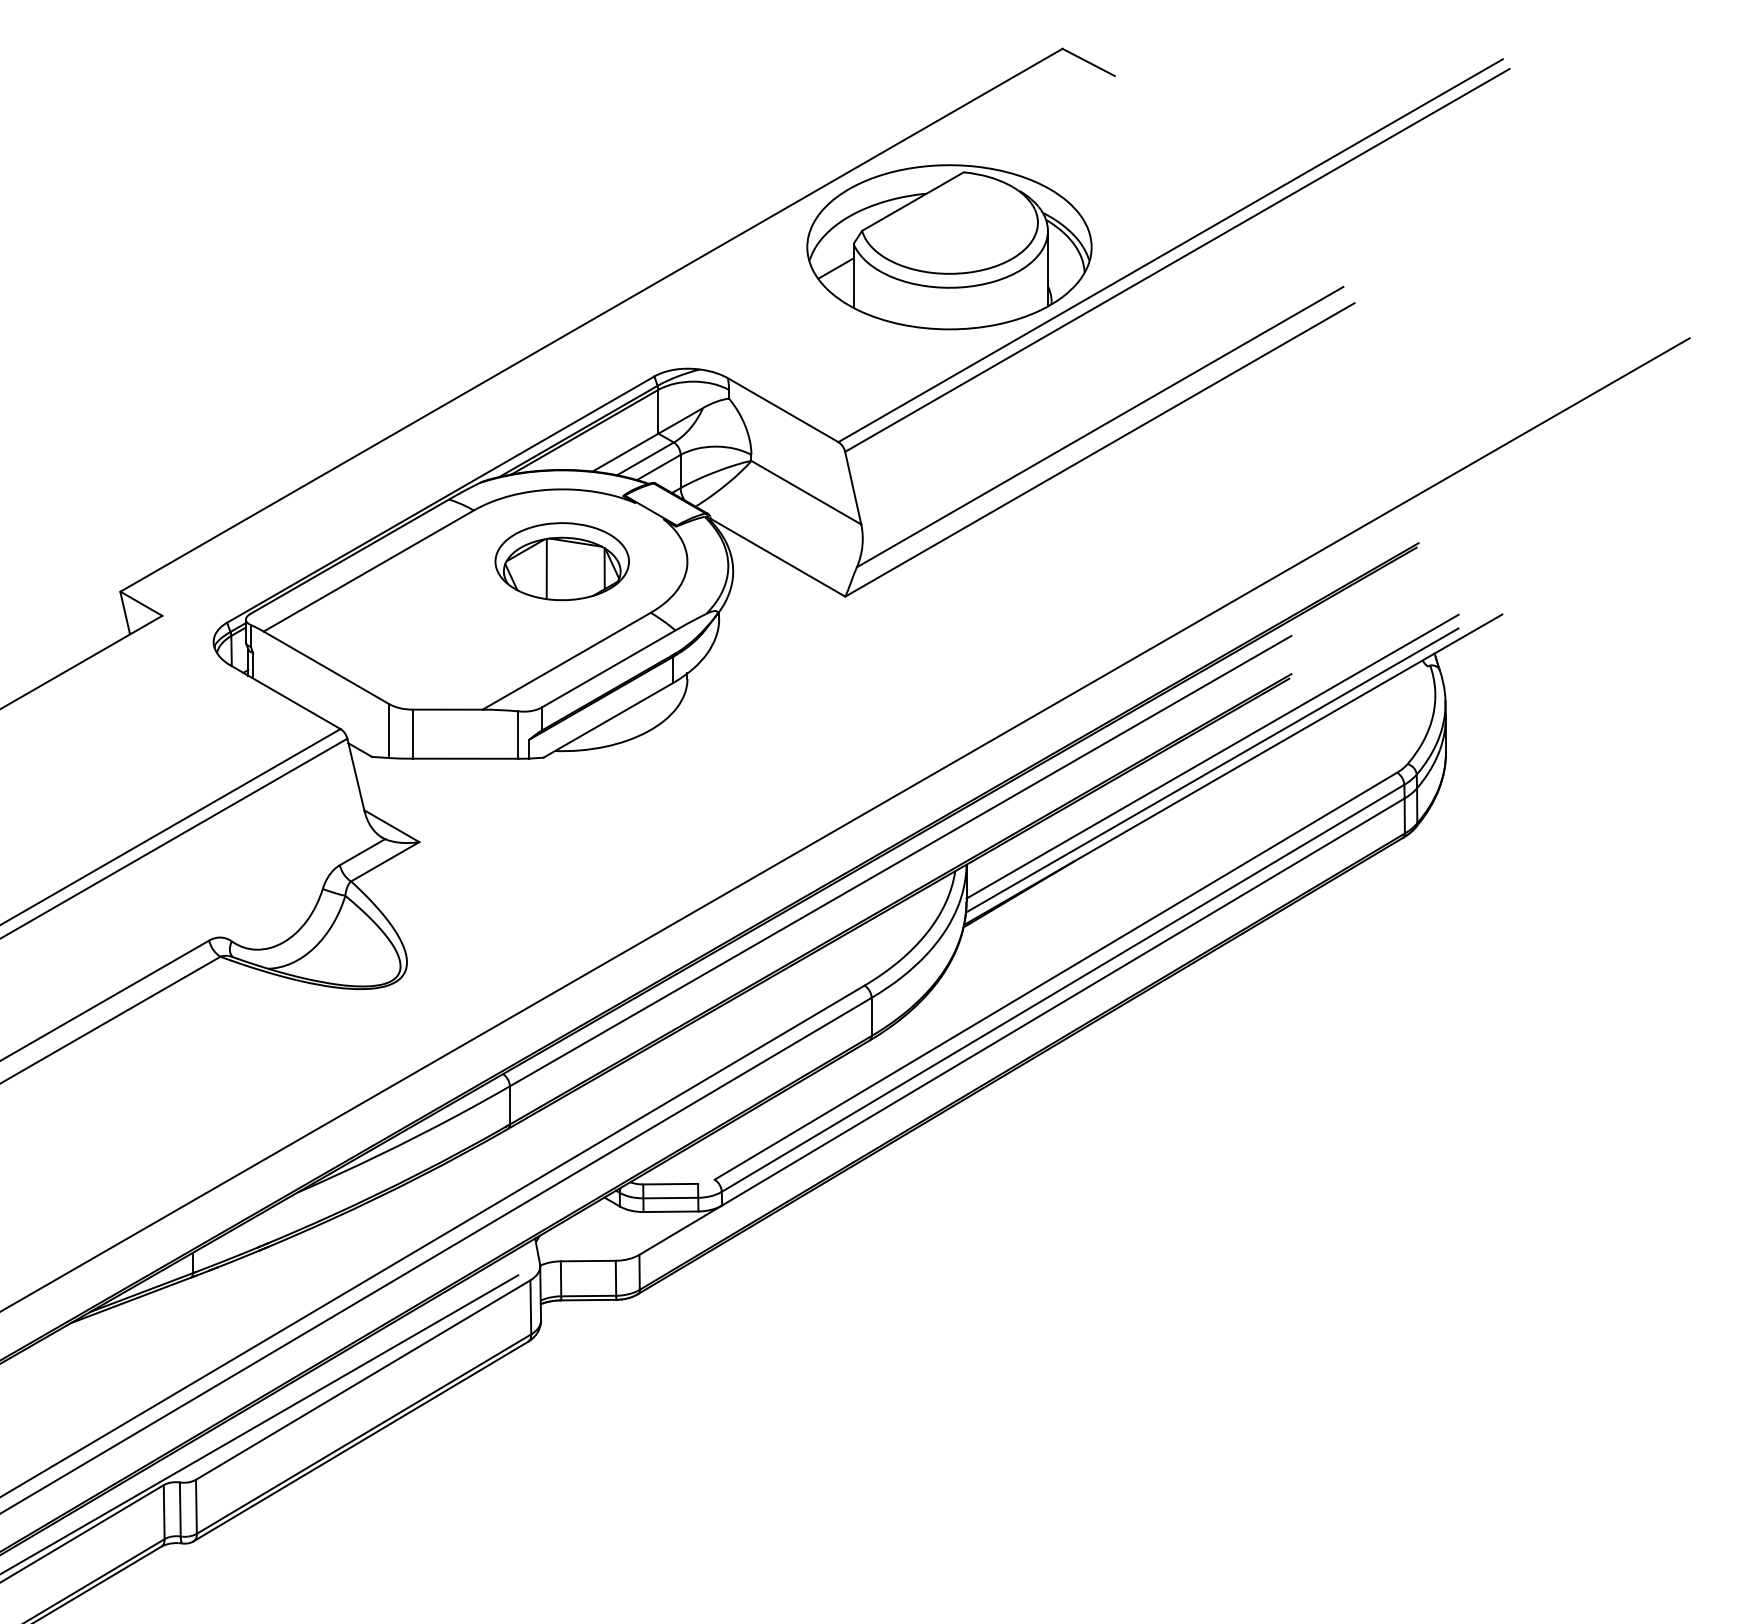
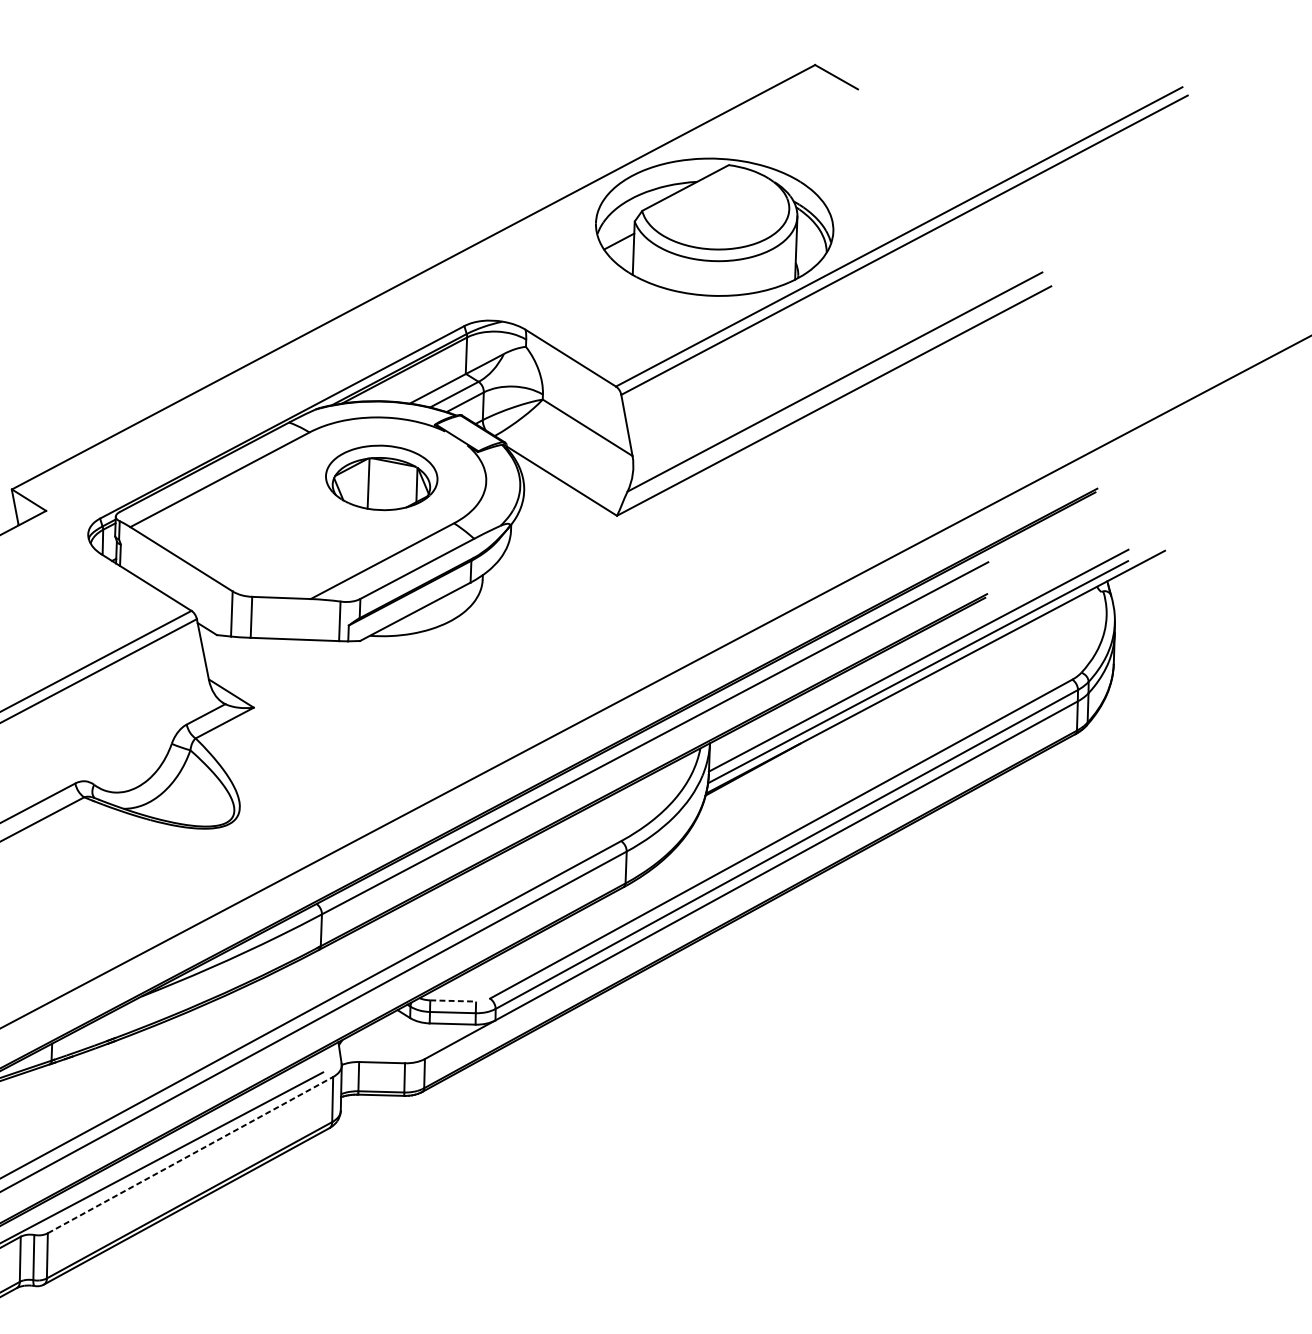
line: (671, 1184) -> (453, 1001), solid -> dashed
line: (363, 1380) -> (190, 1155), solid -> dashed

